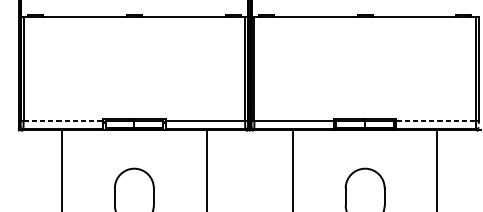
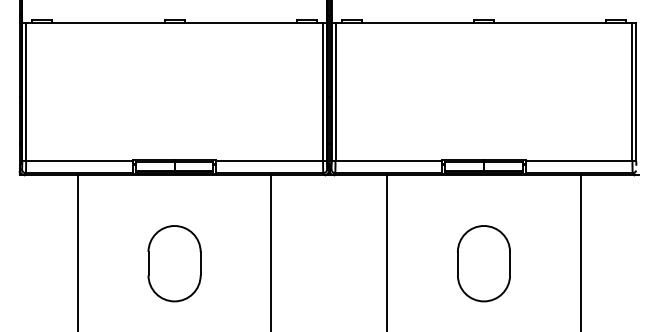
line: (63, 120) -> (79, 161), dashed -> solid
line: (436, 120) -> (579, 161), dashed -> solid

